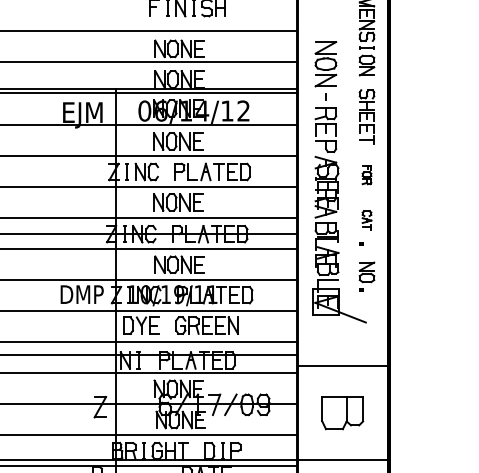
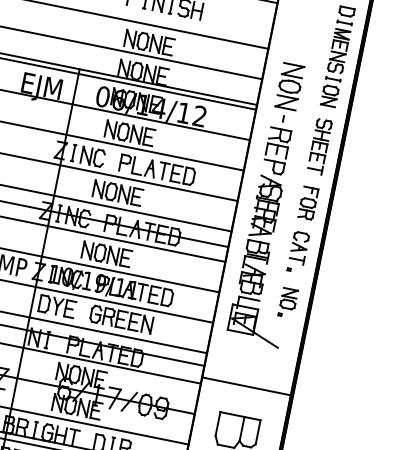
part: (366, 174) -> (307, 202), size x1.67
part: (366, 220) -> (298, 247), size x1.67

